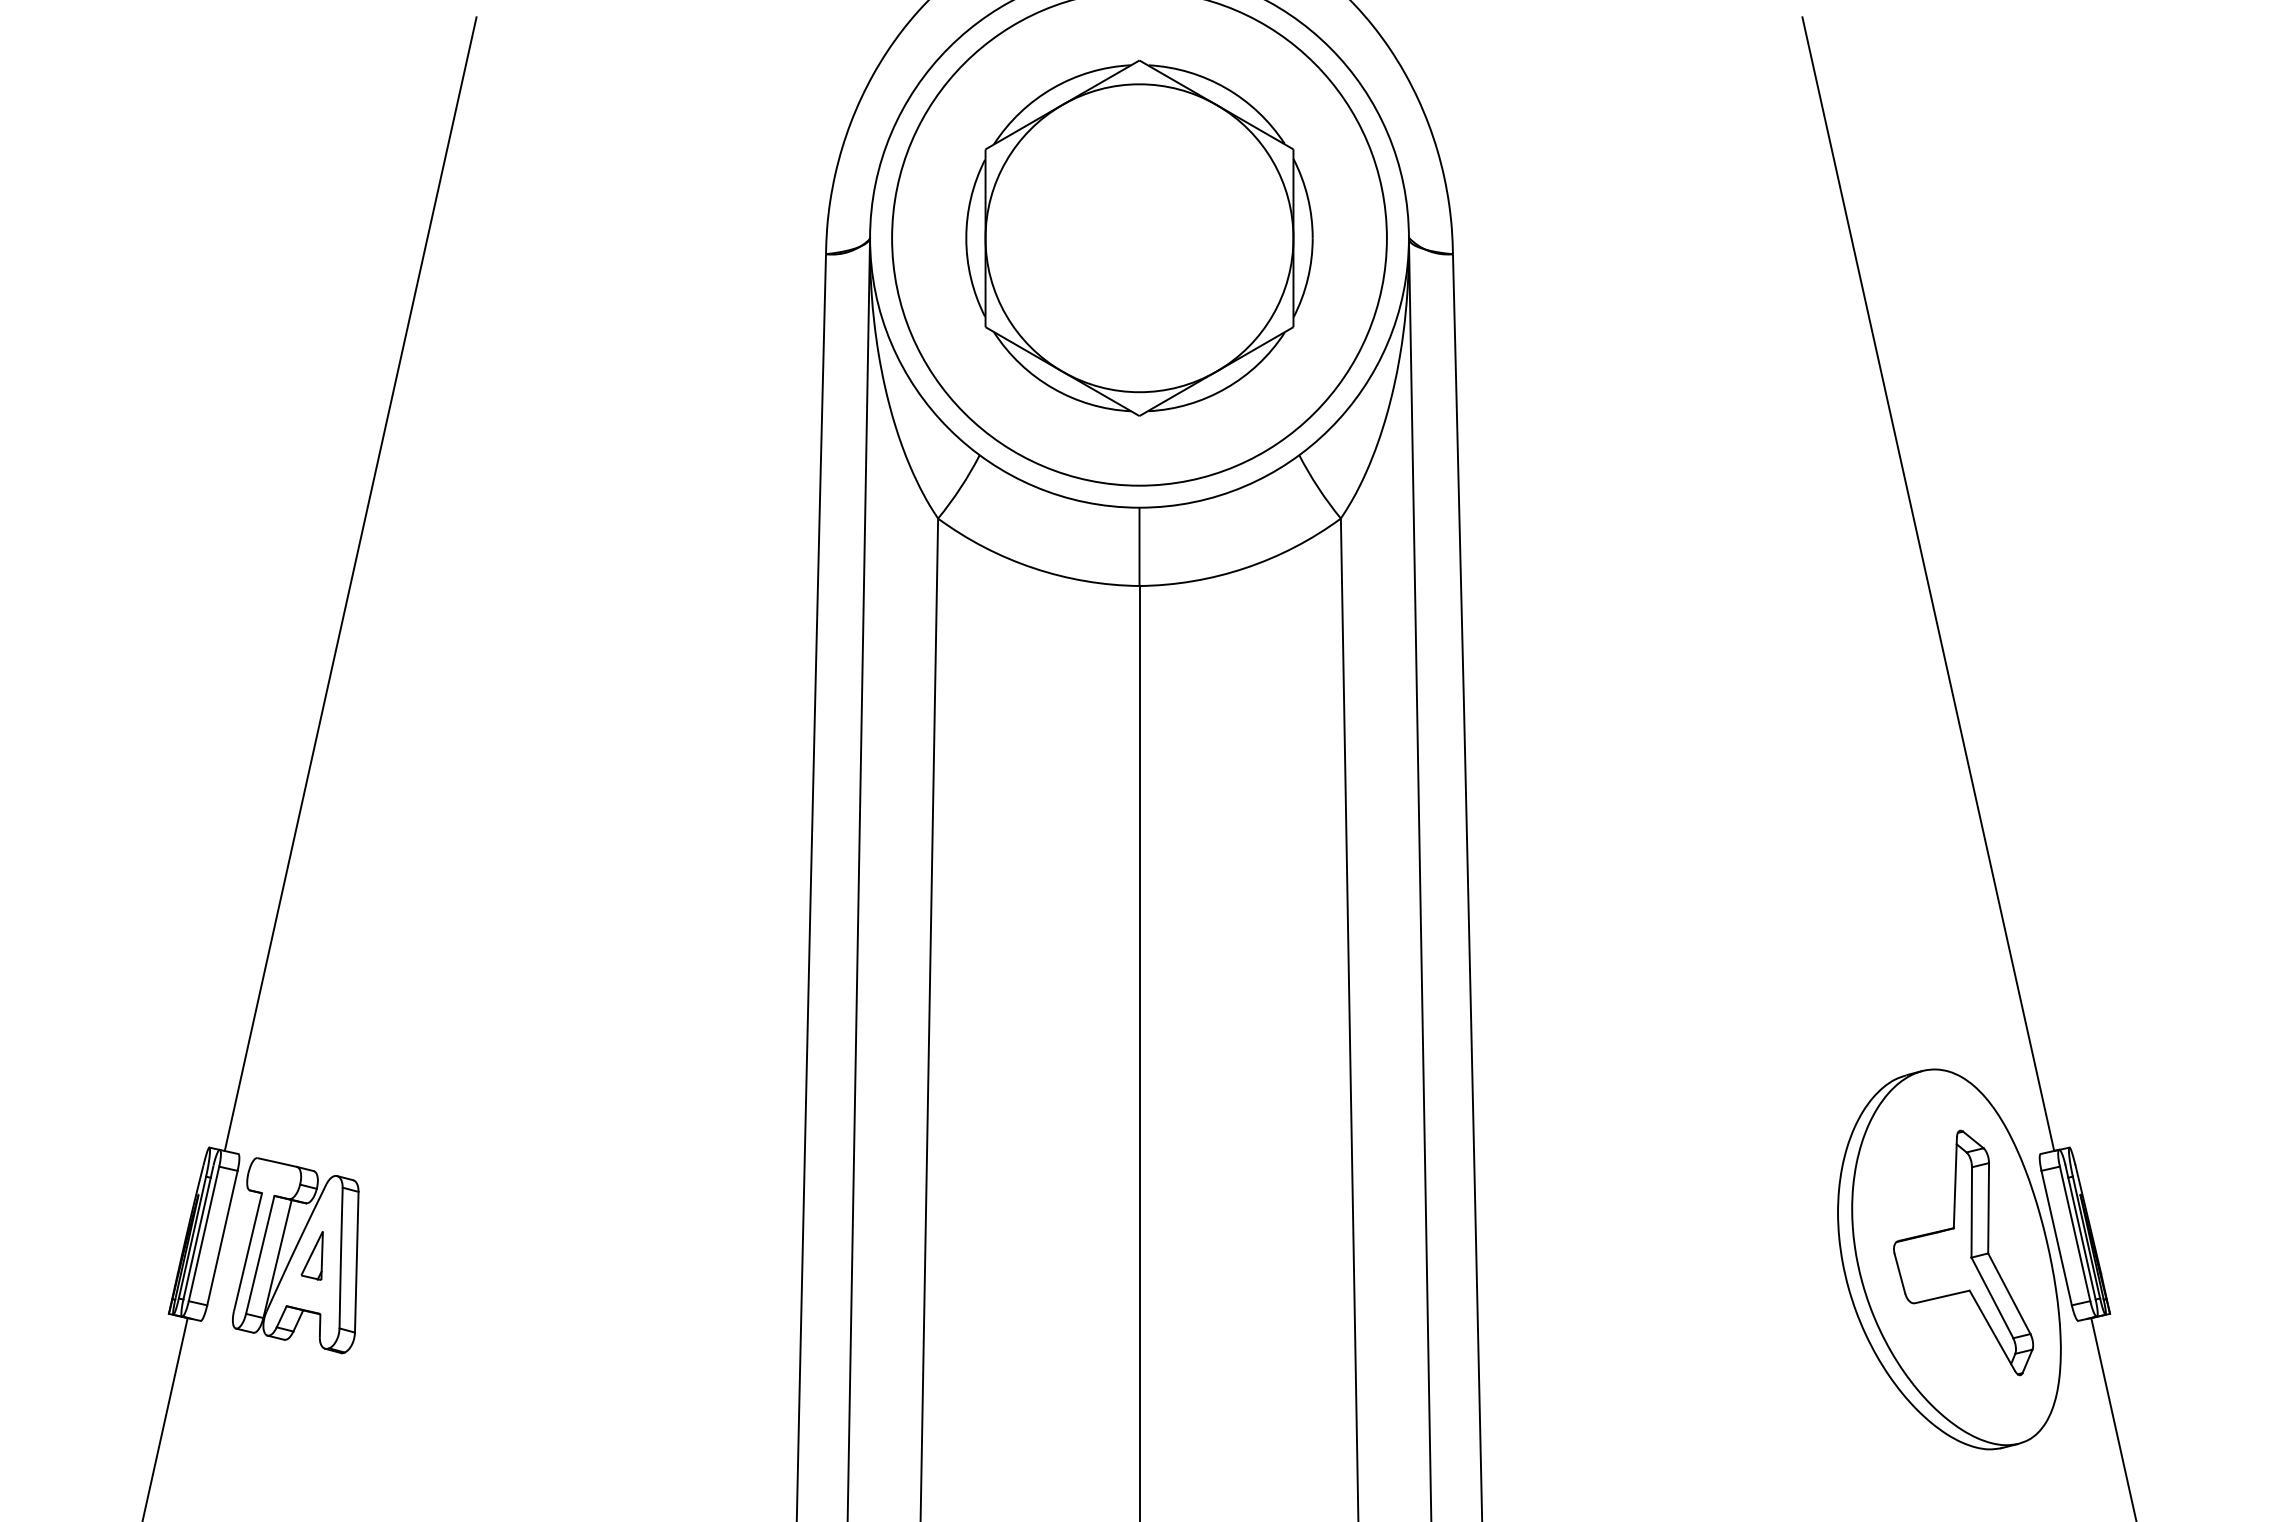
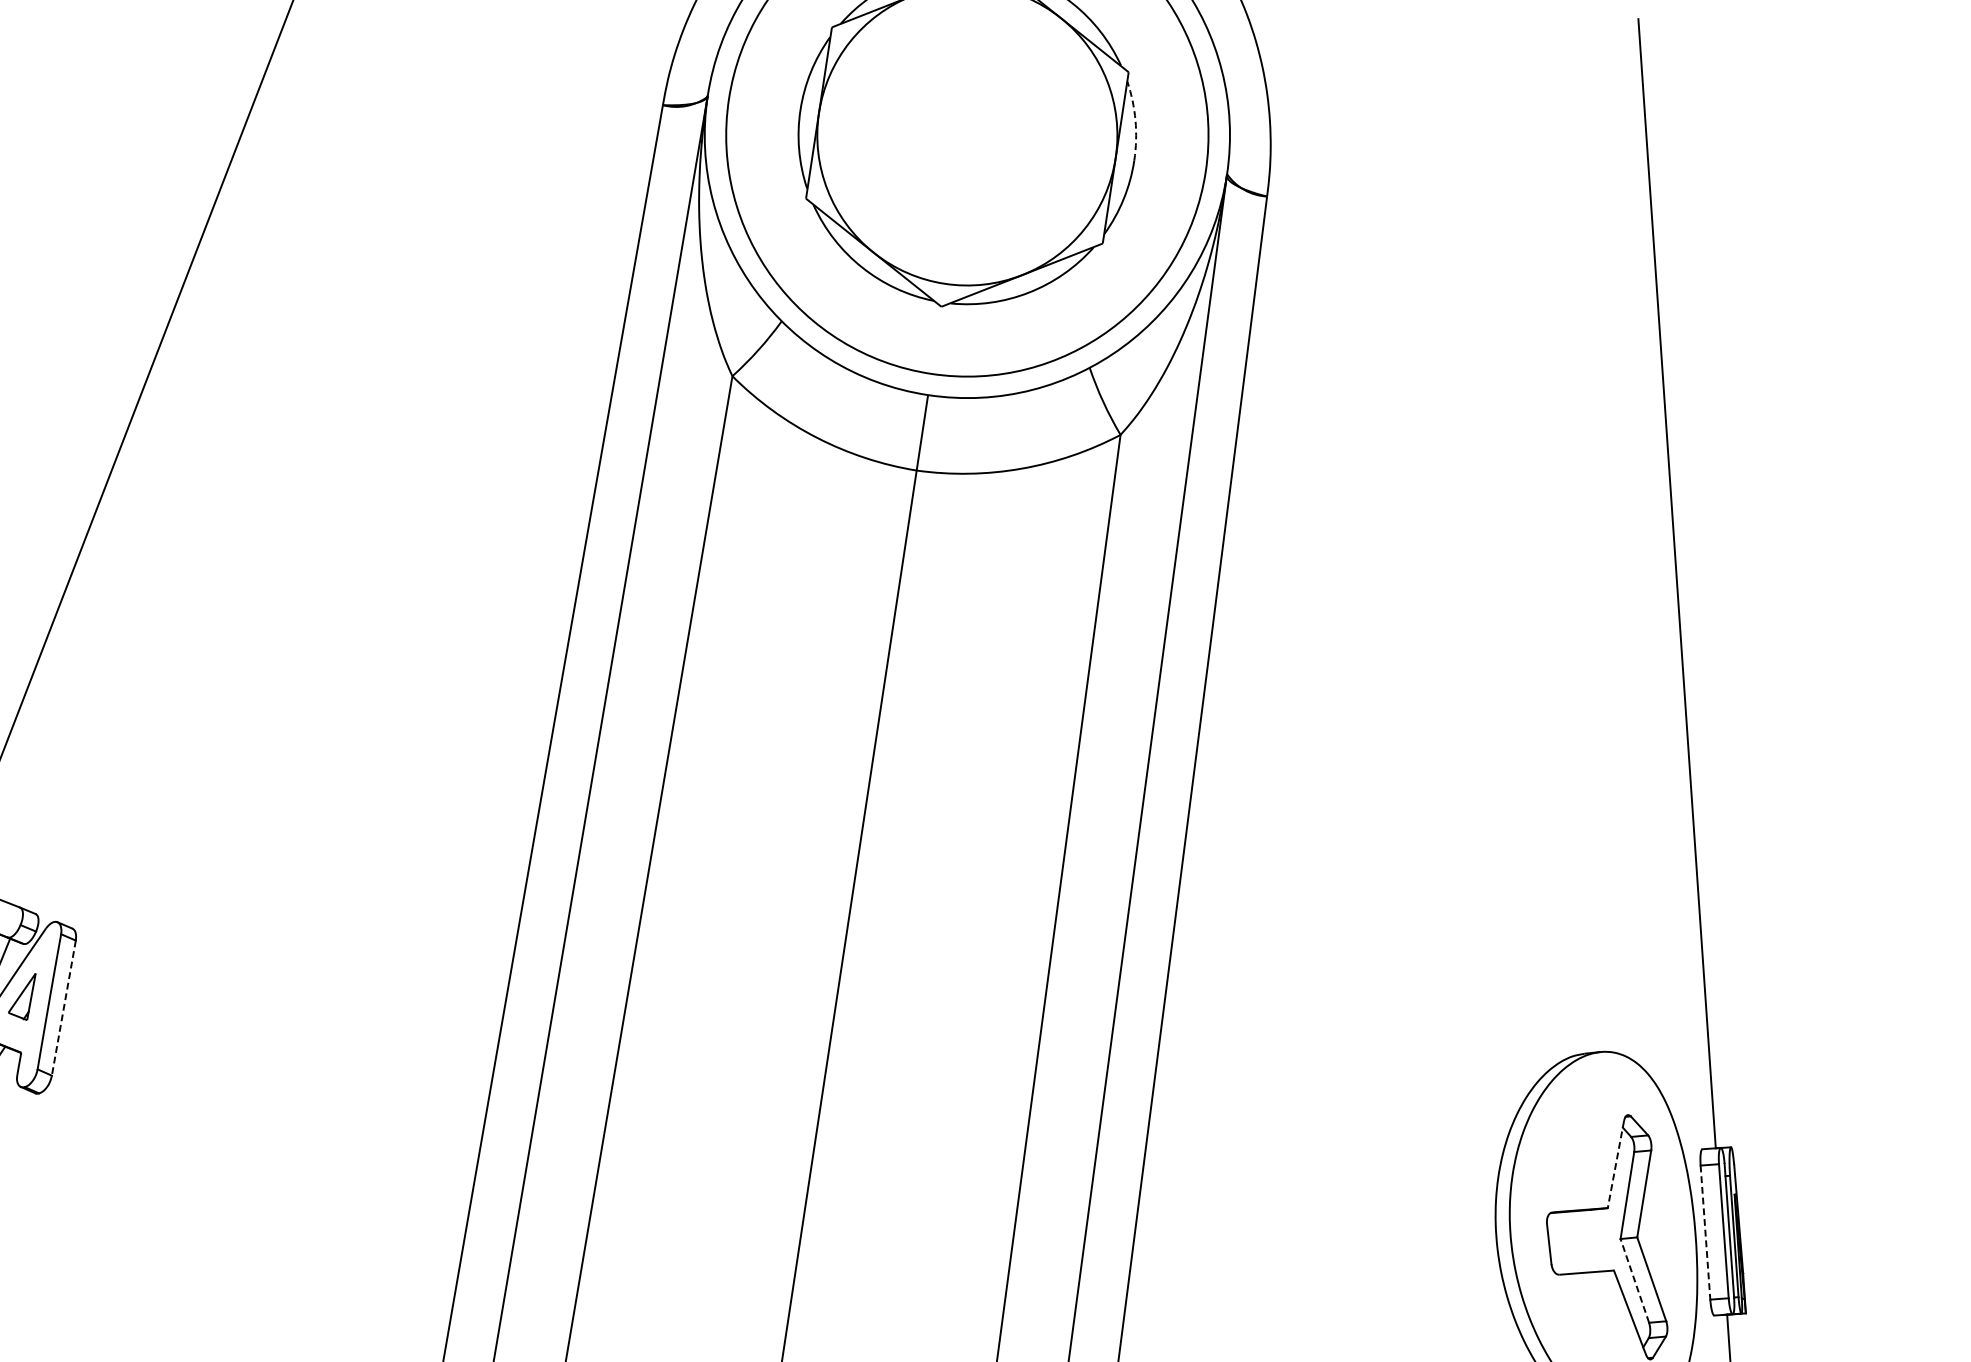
arc: (1307, 197) -> (1135, 120), solid -> dashed
line: (1955, 1183) -> (1615, 1165), solid -> dashed
line: (2056, 1238) -> (1705, 1232), solid -> dashed
line: (356, 1262) -> (63, 1008), solid -> dashed
line: (1992, 1297) -> (1634, 1280), solid -> dashed

